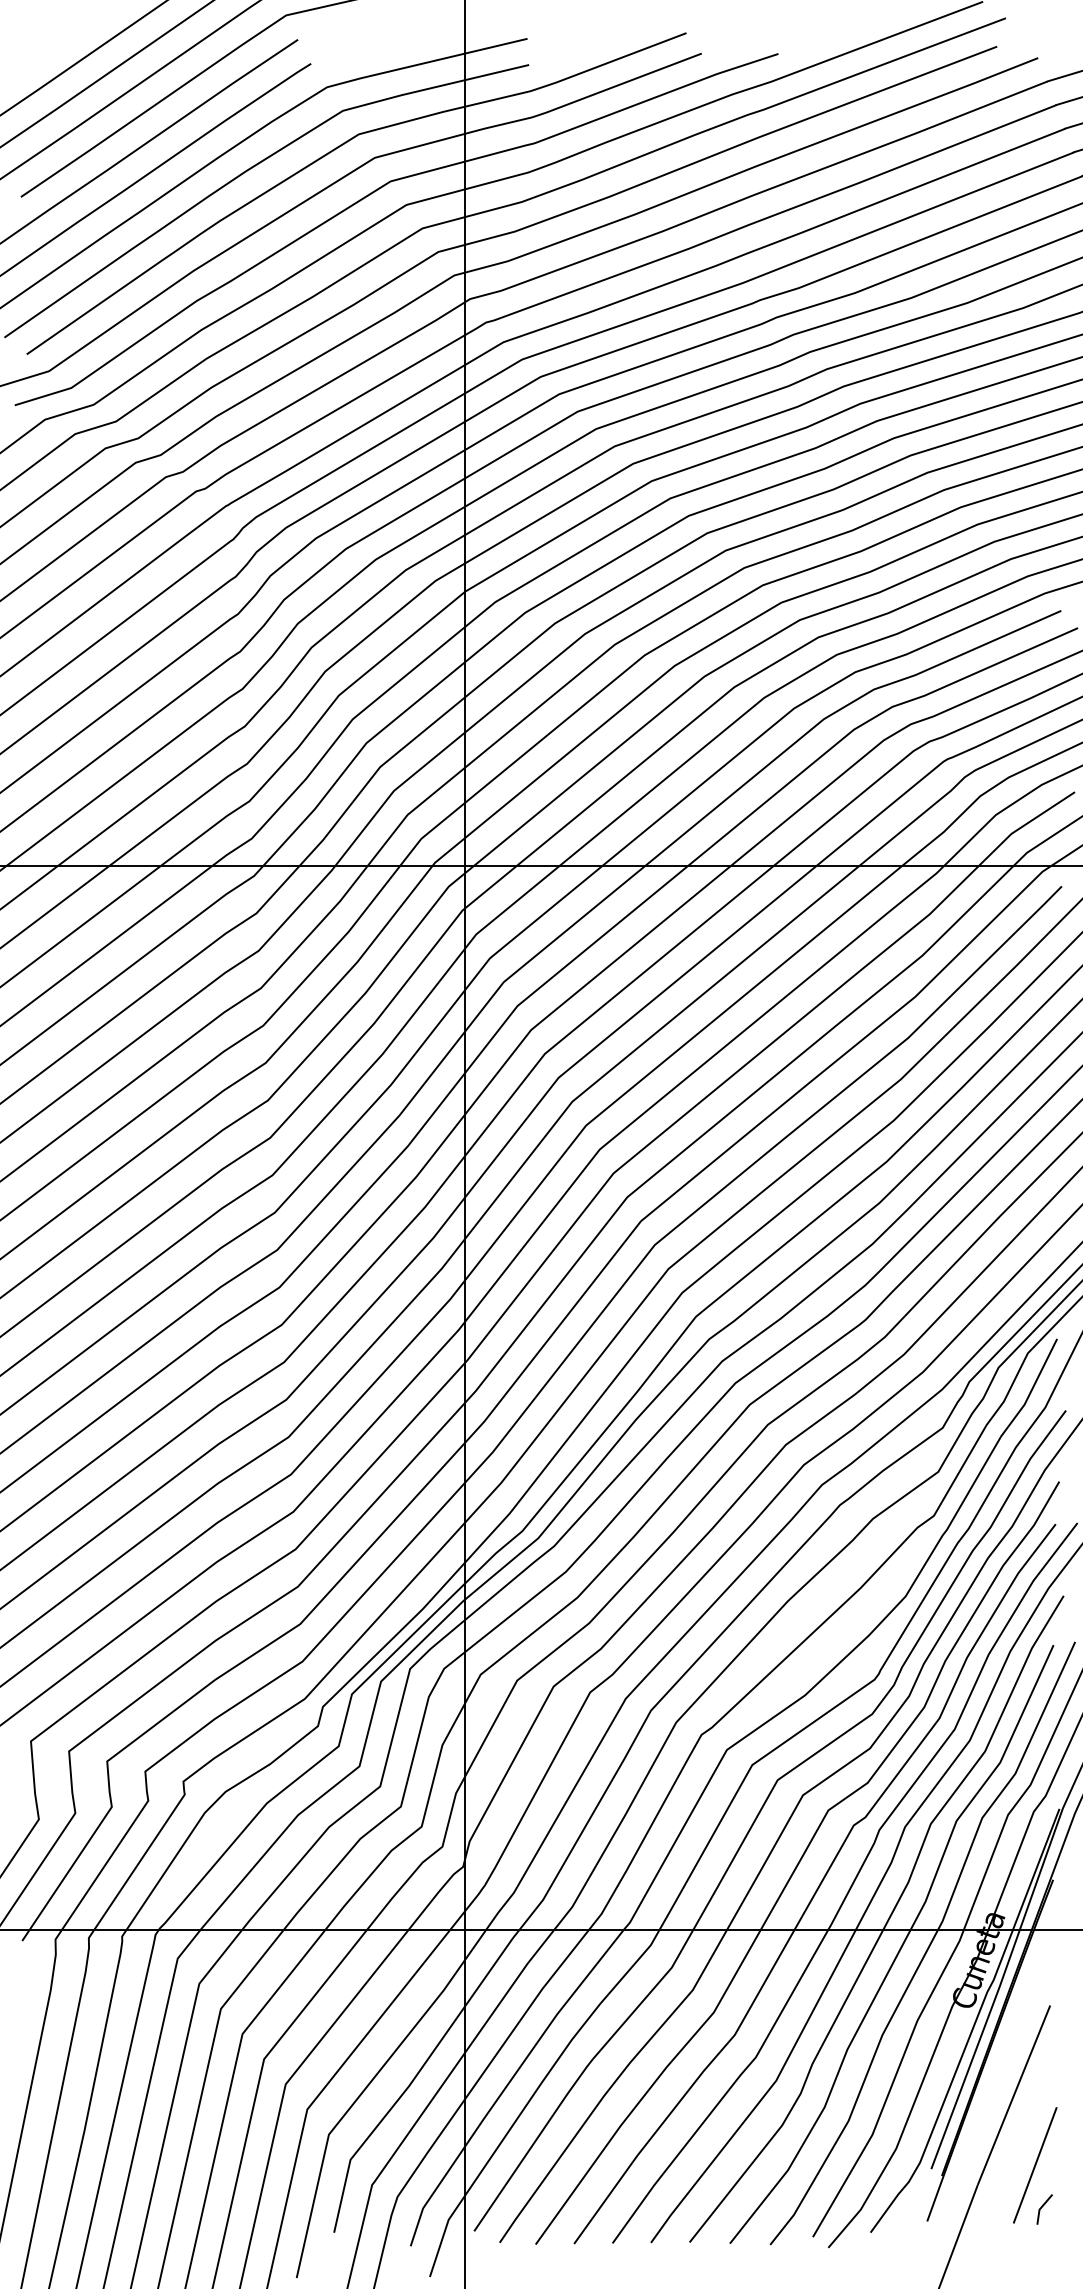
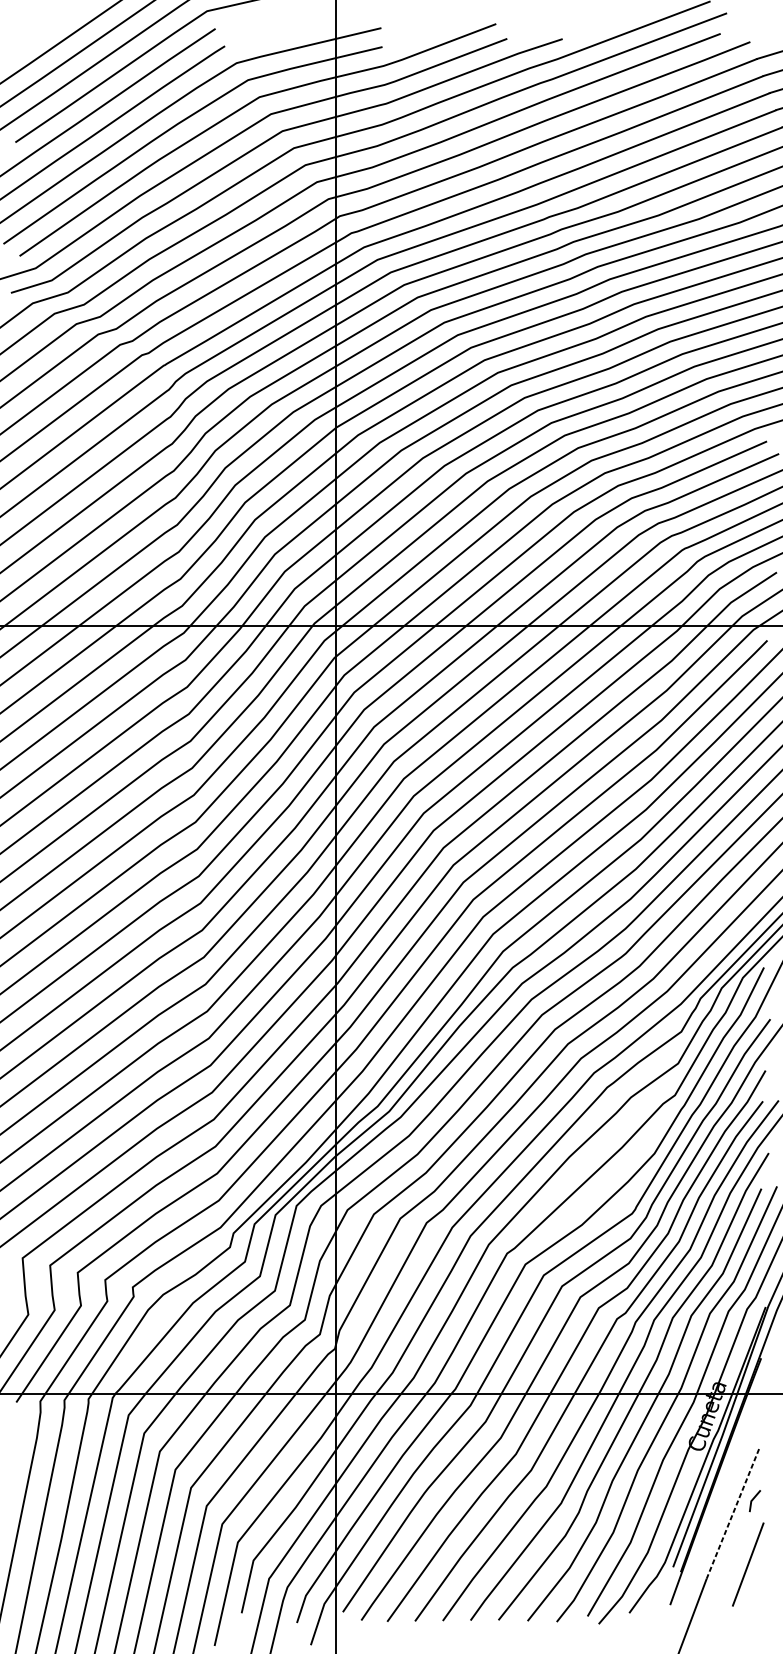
line: (1014, 2095) -> (733, 1514), solid -> dashed
line: (1042, 2207) -> (753, 1499), moved

